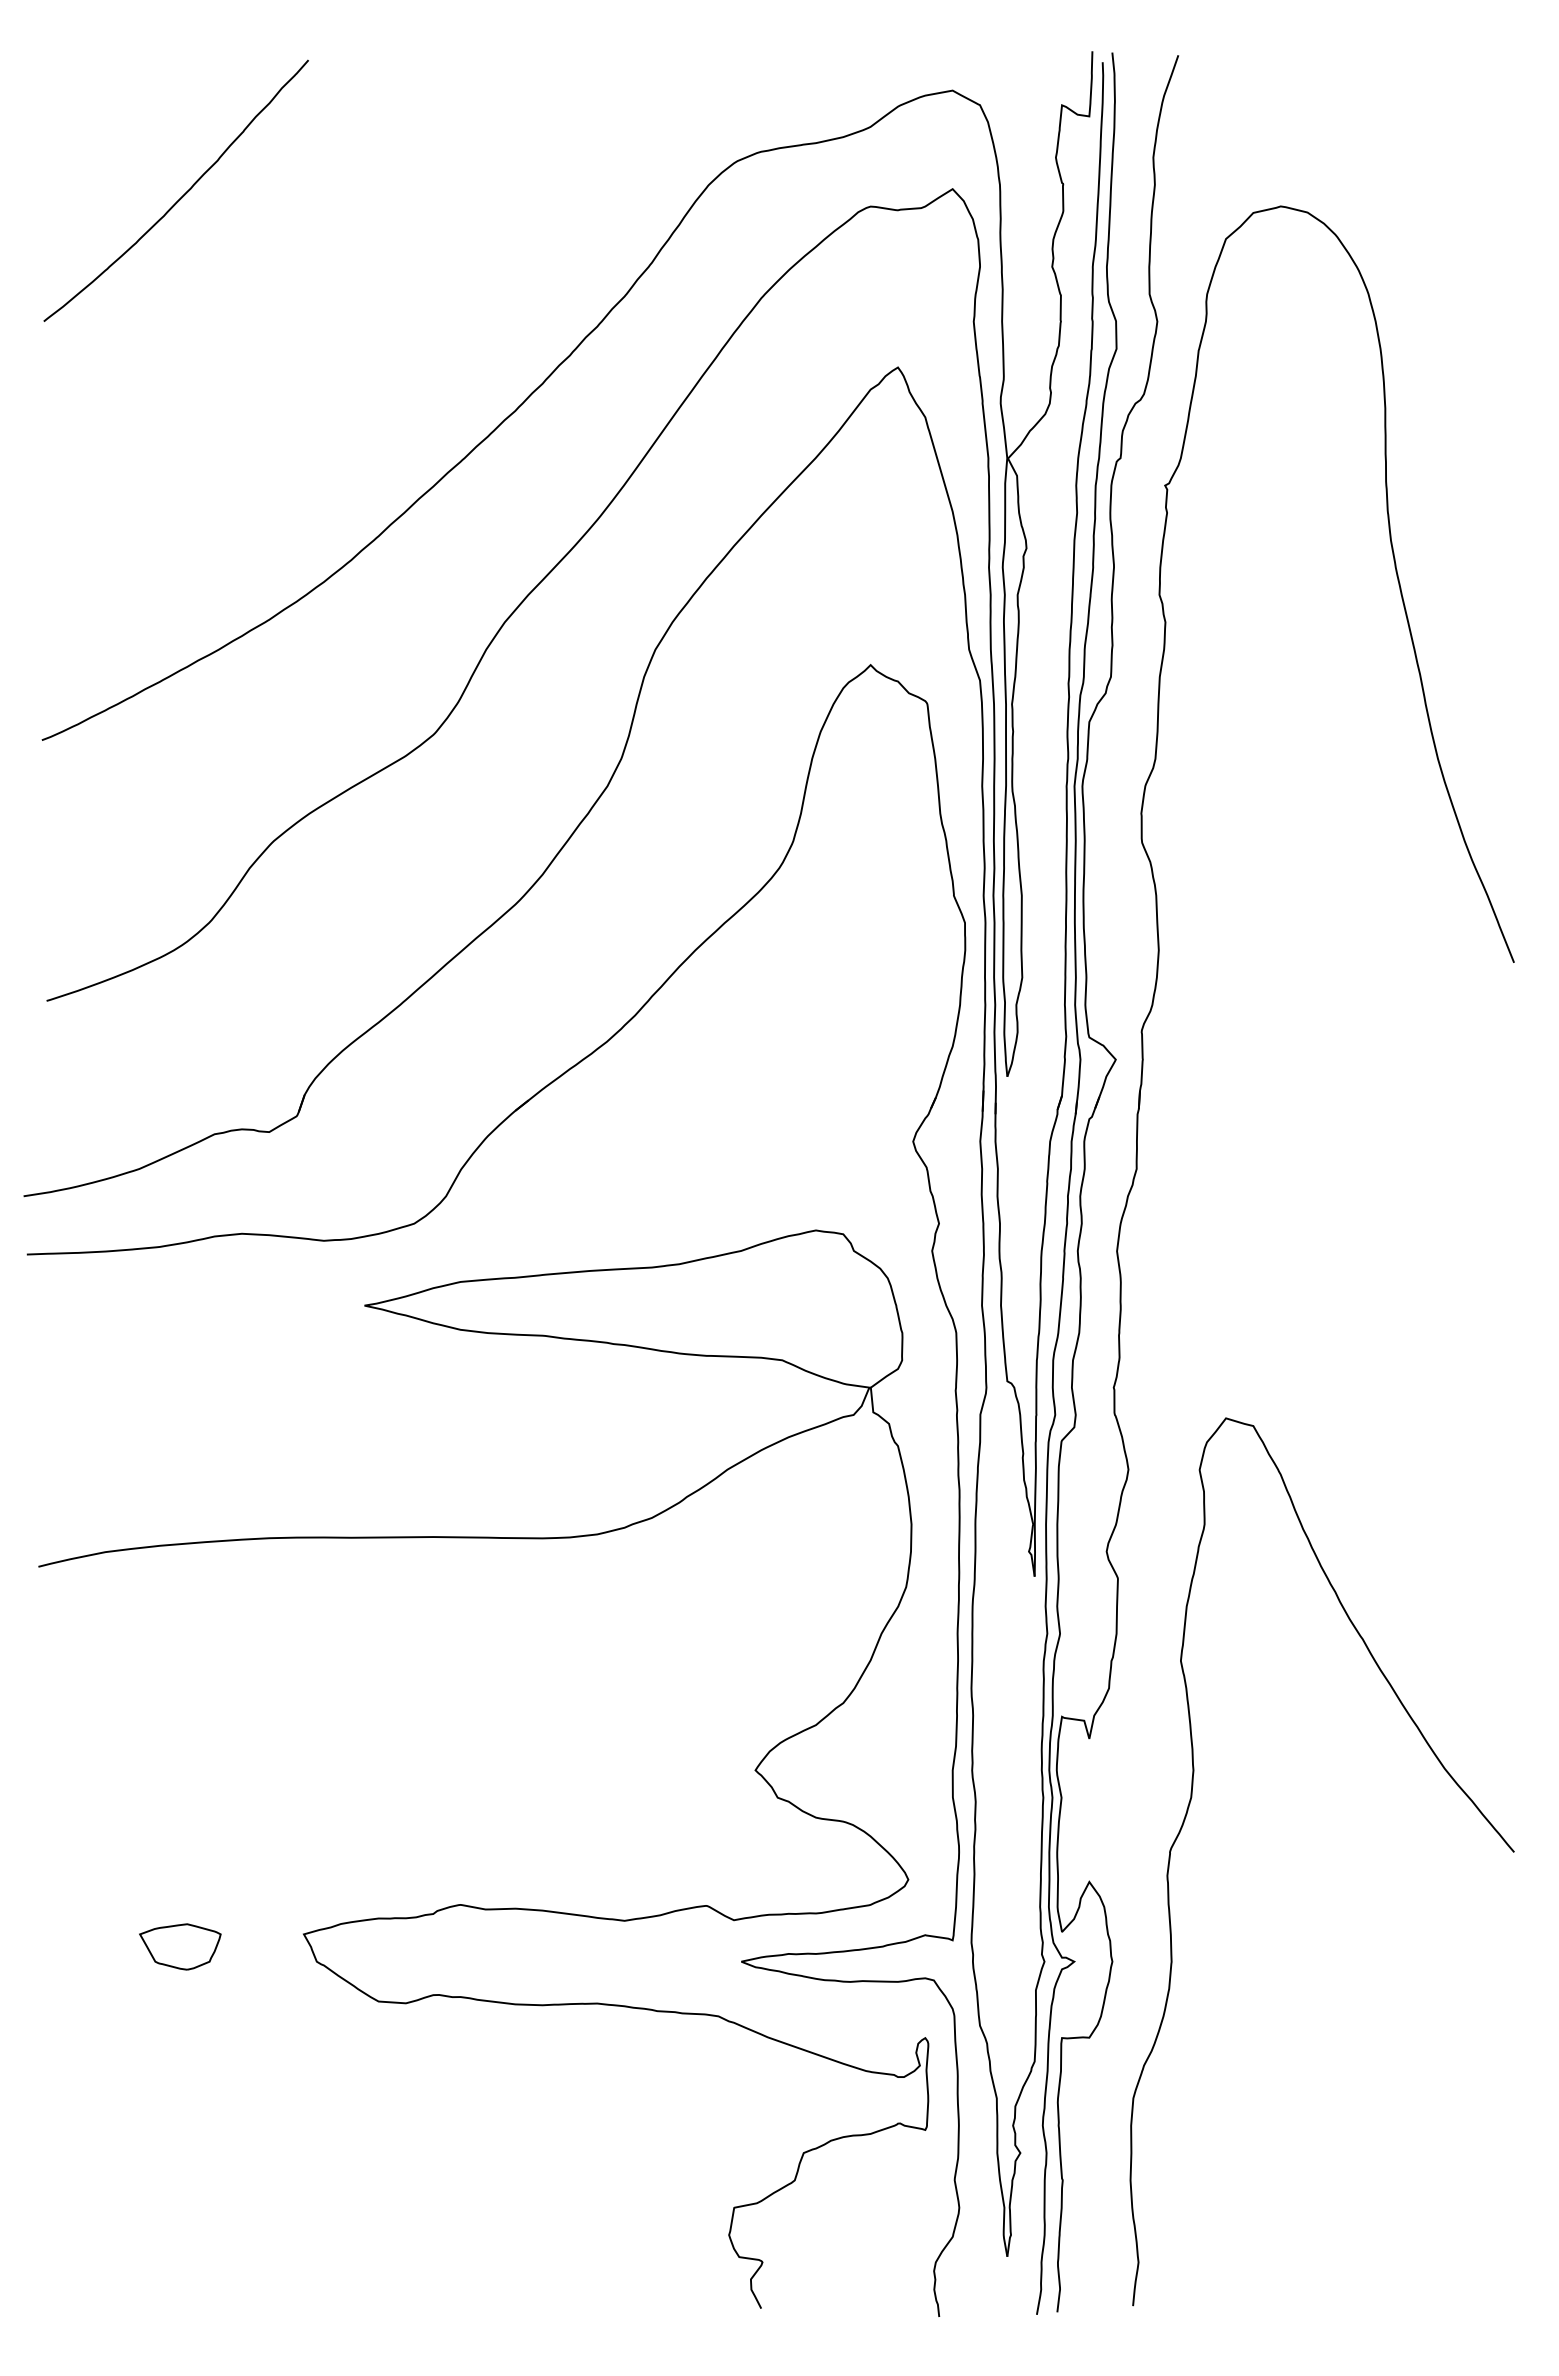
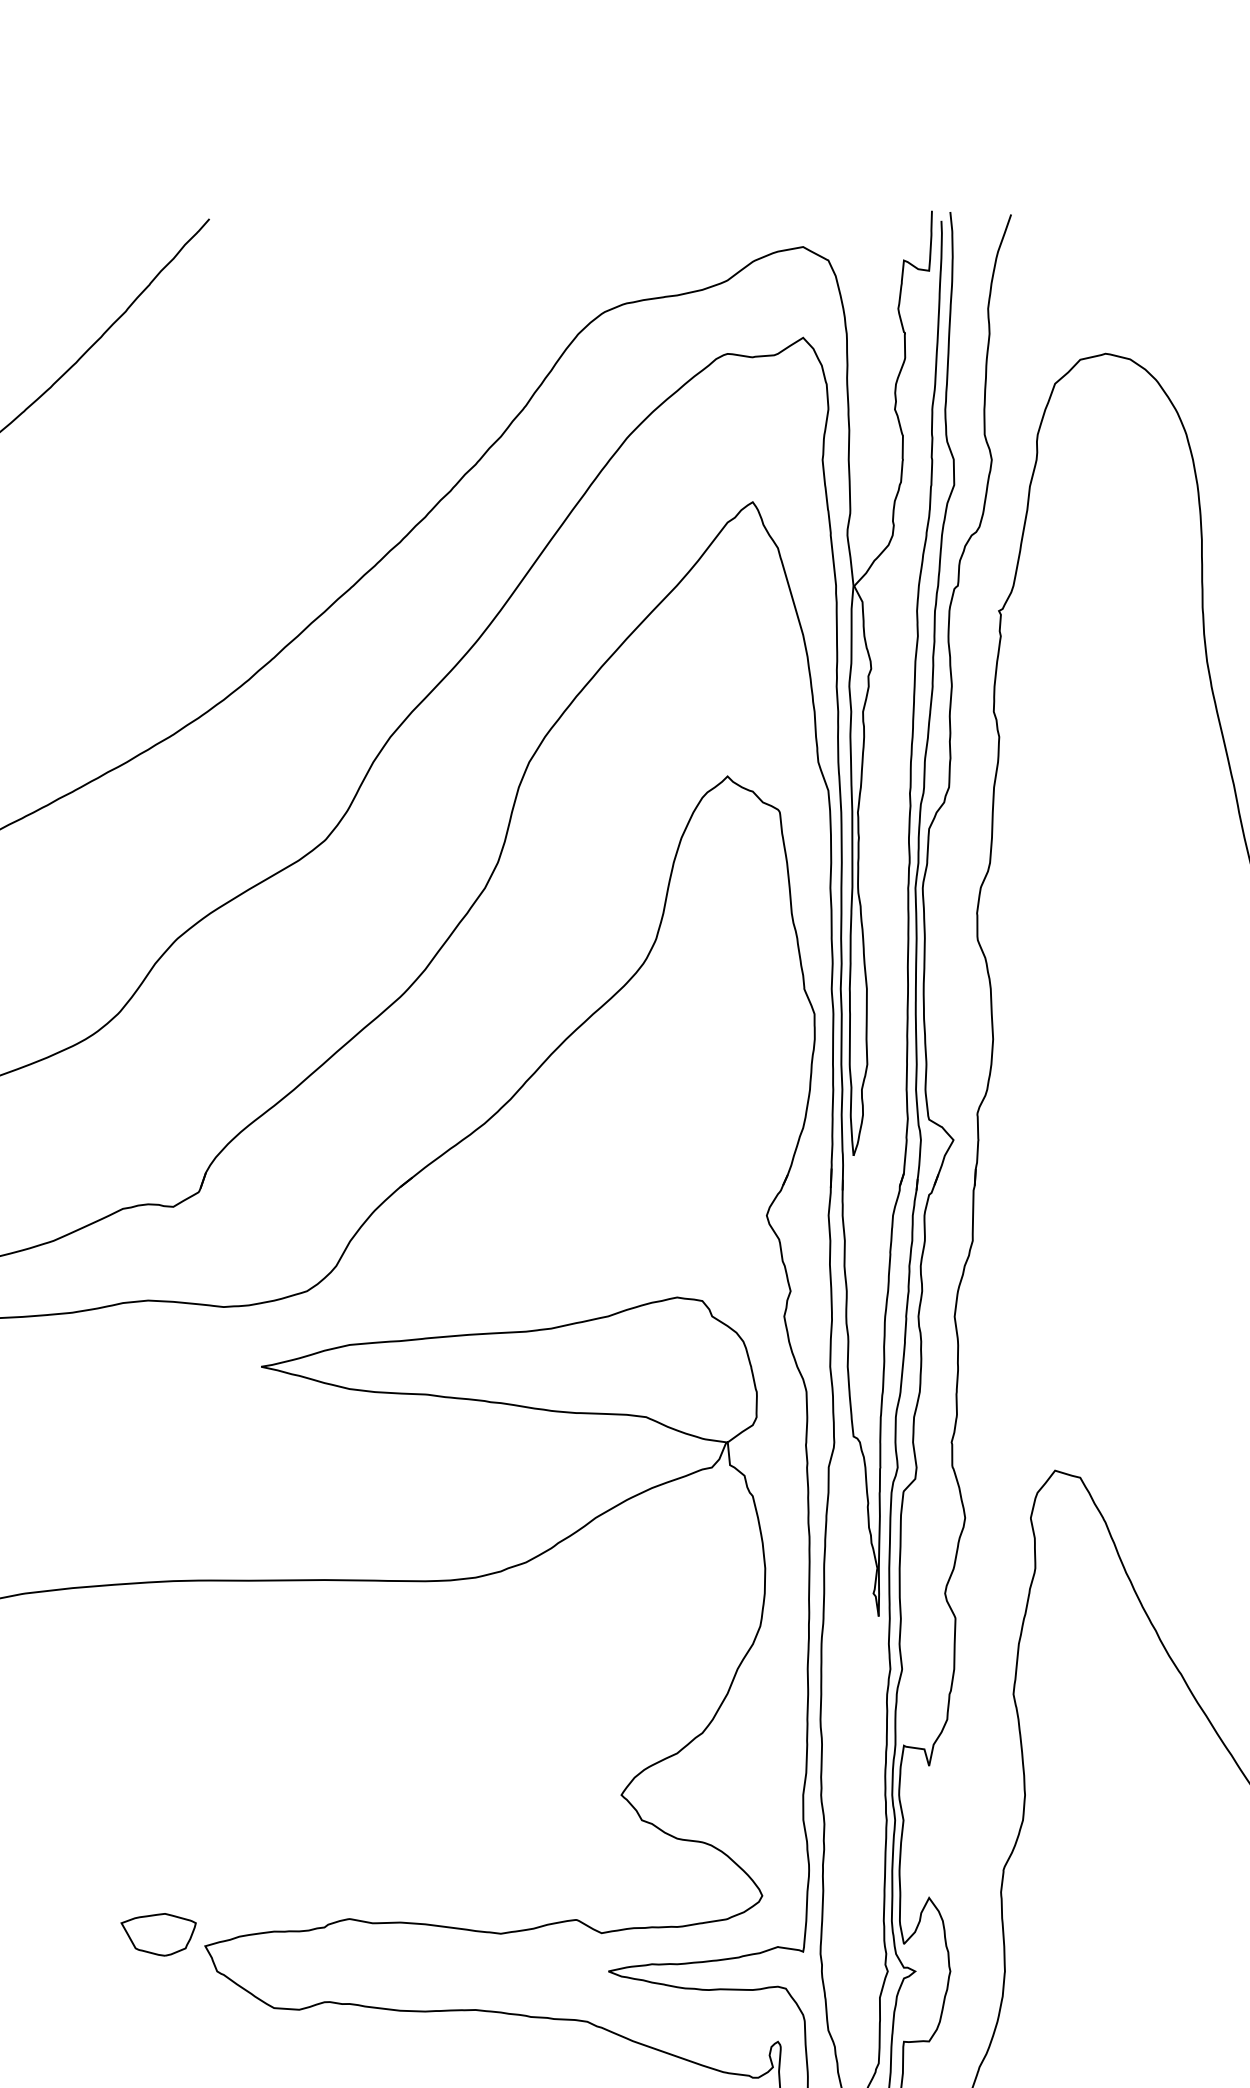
part: (180, 1946) -> (158, 1934), moved

